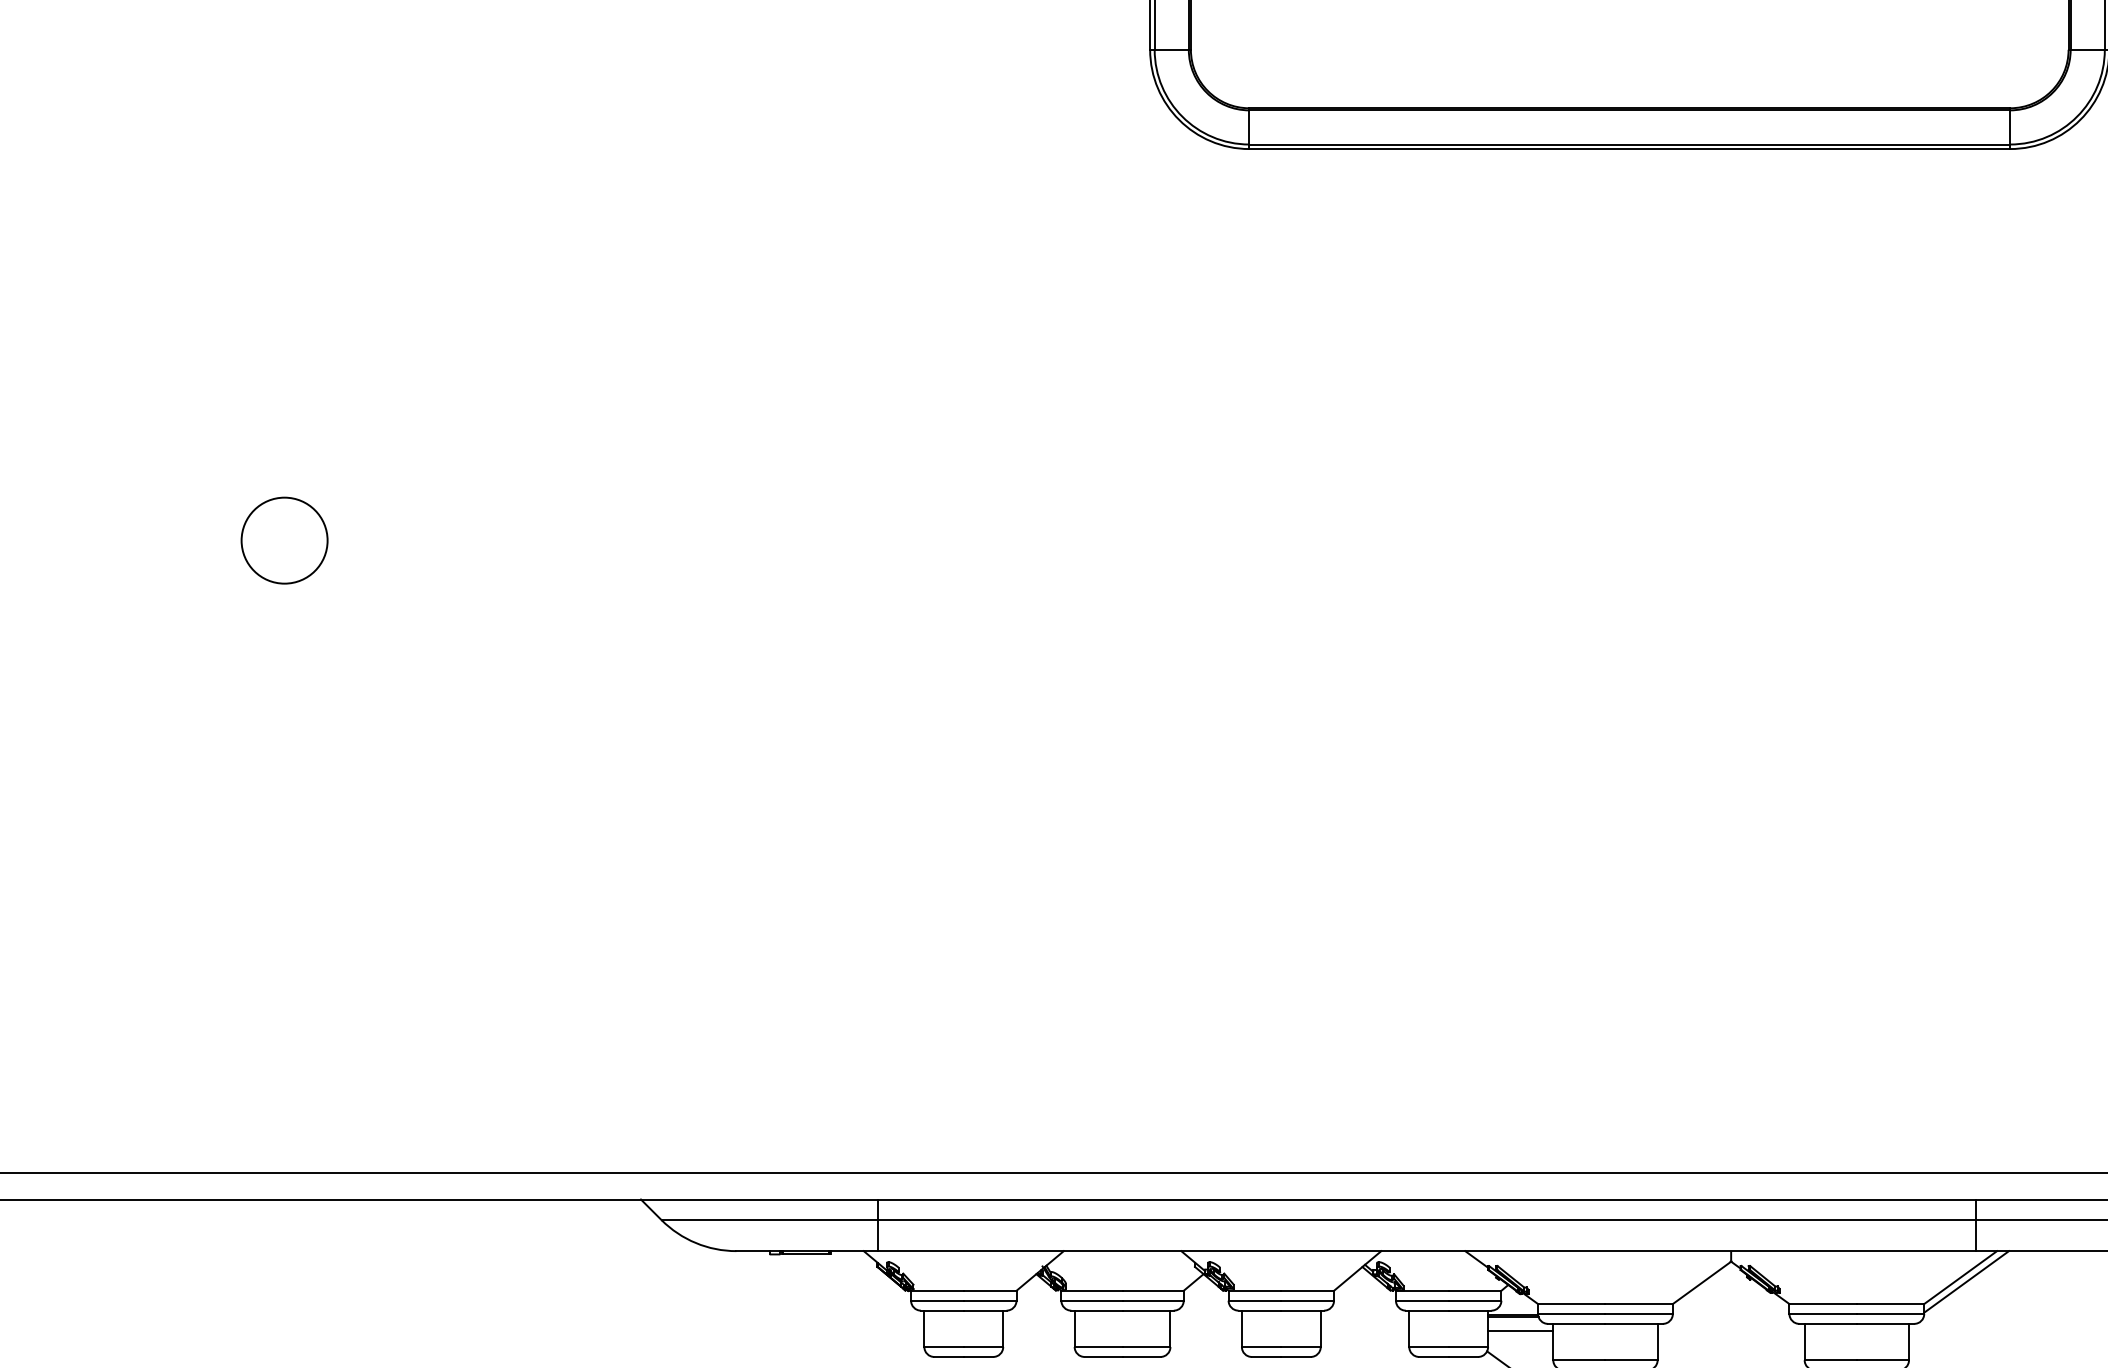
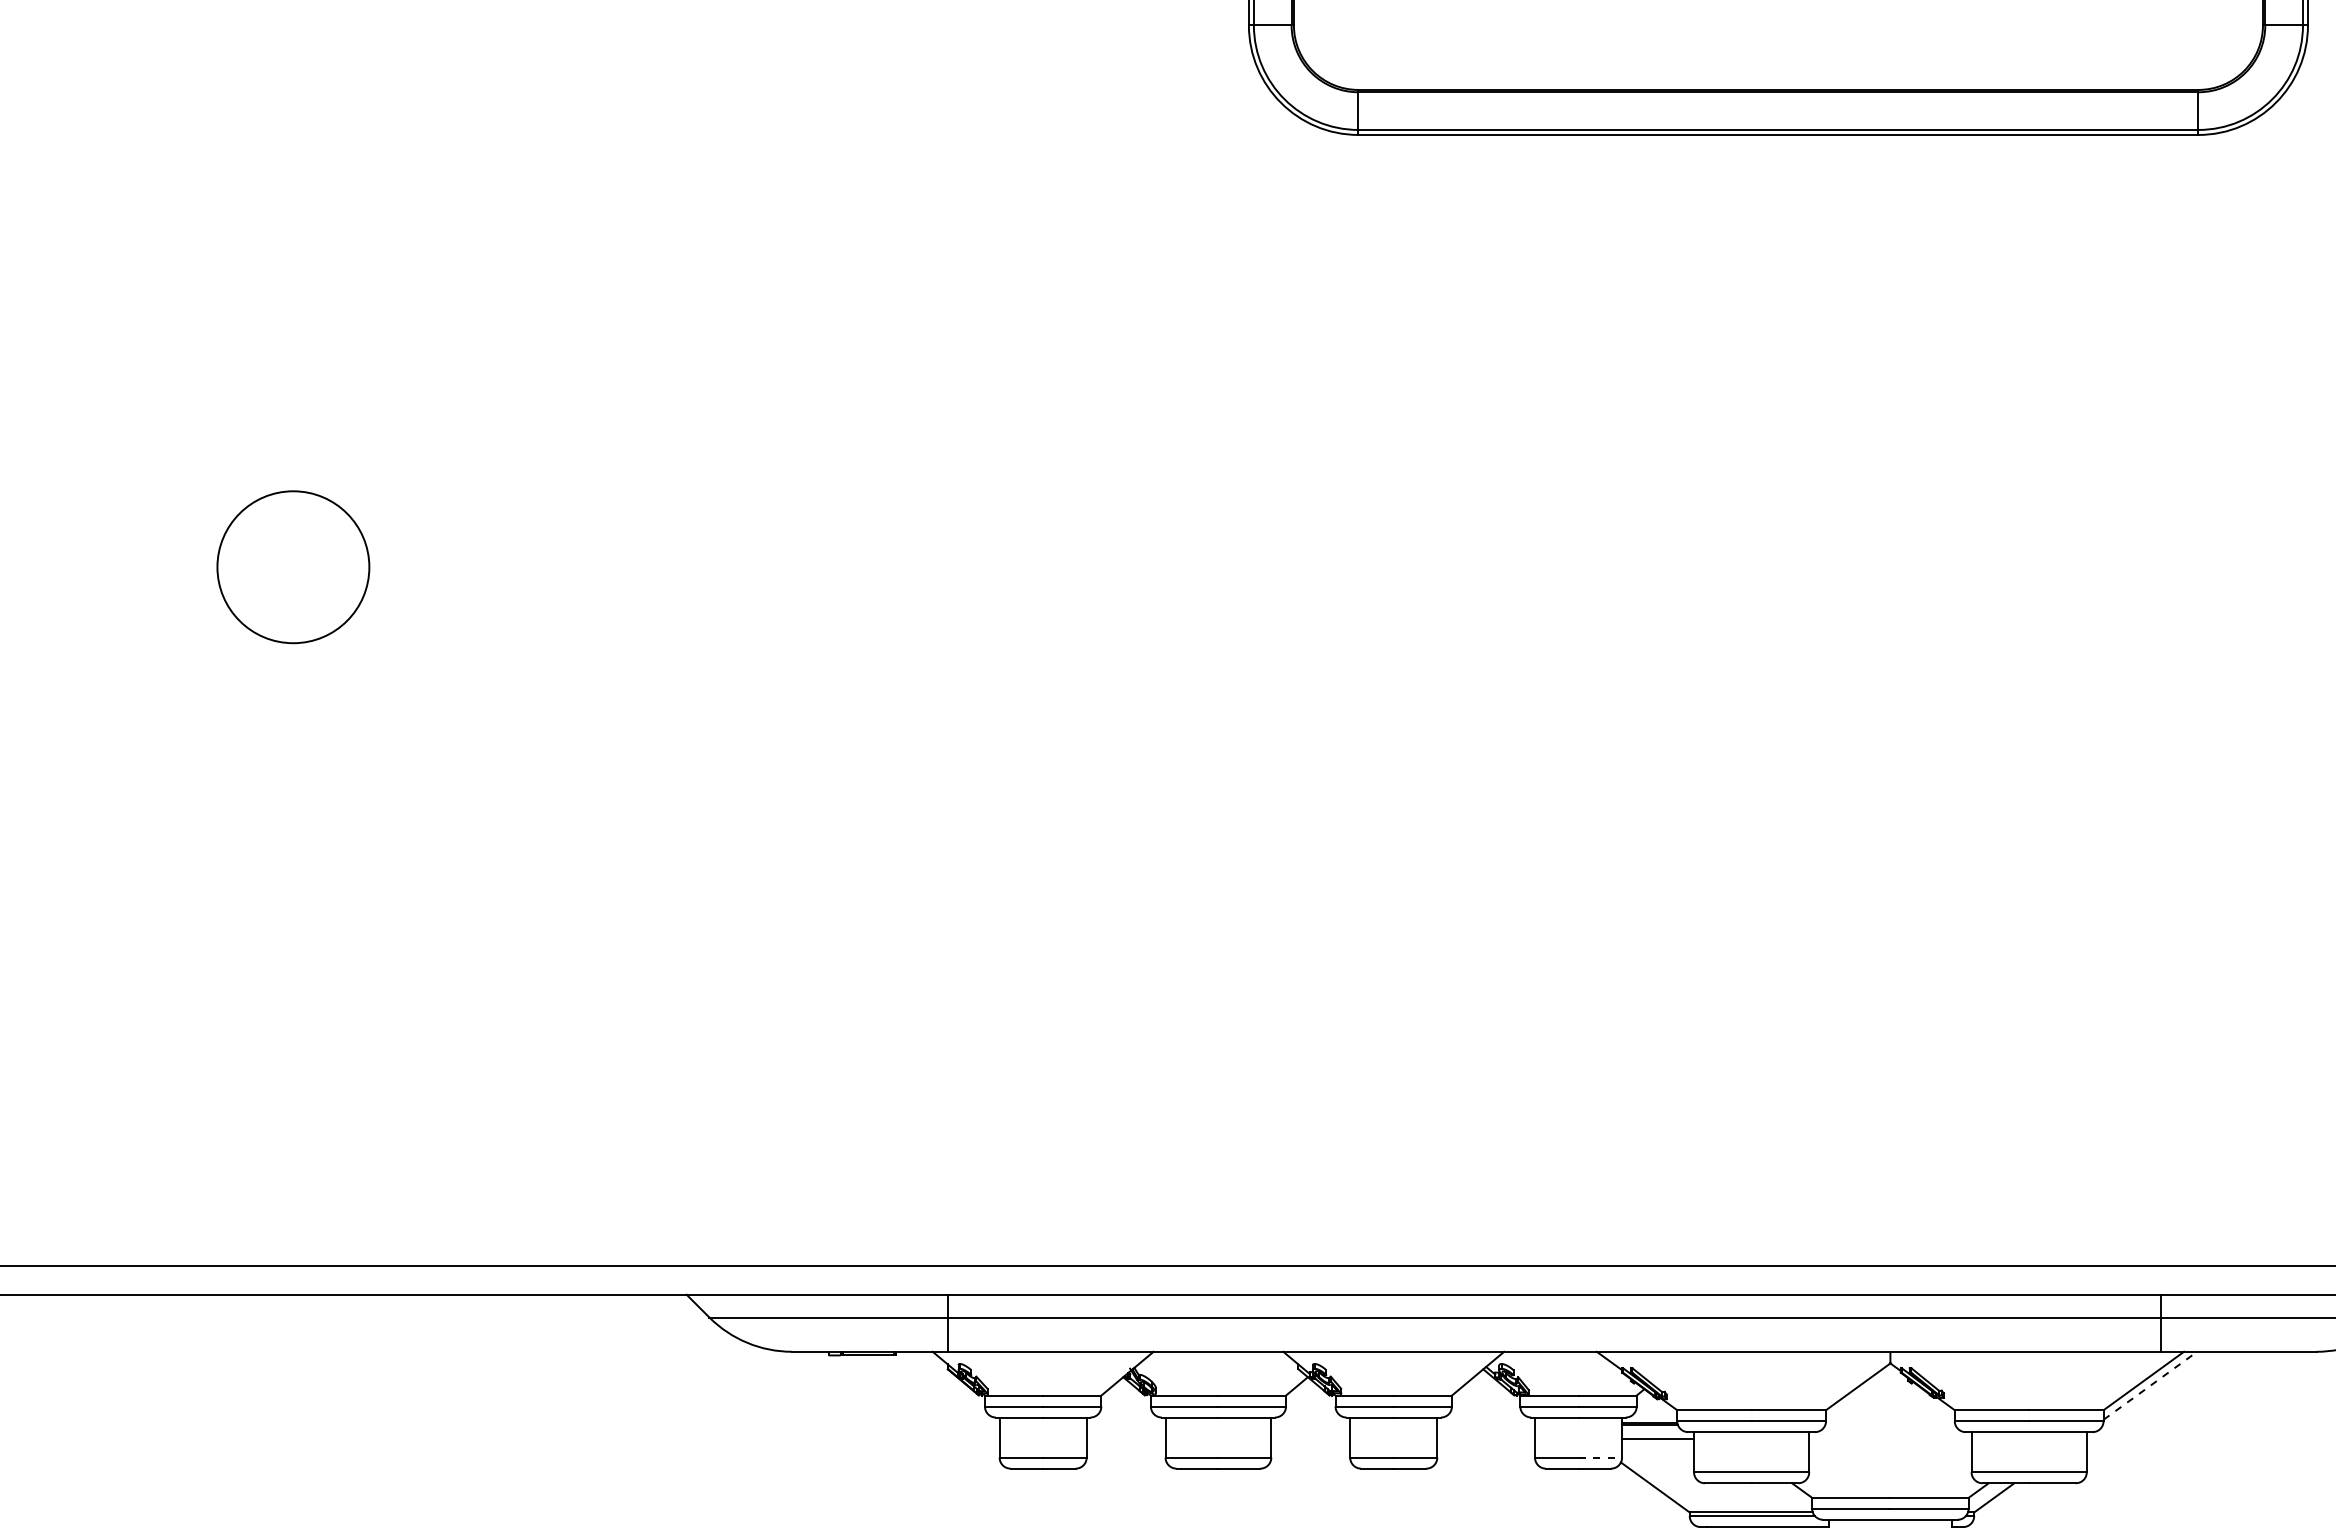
circle: (283, 540) -> (292, 567), size x1.6
line: (1966, 1281) -> (2150, 1385), solid -> dashed
line: (1468, 1346) -> (1600, 1457), solid -> dashed

